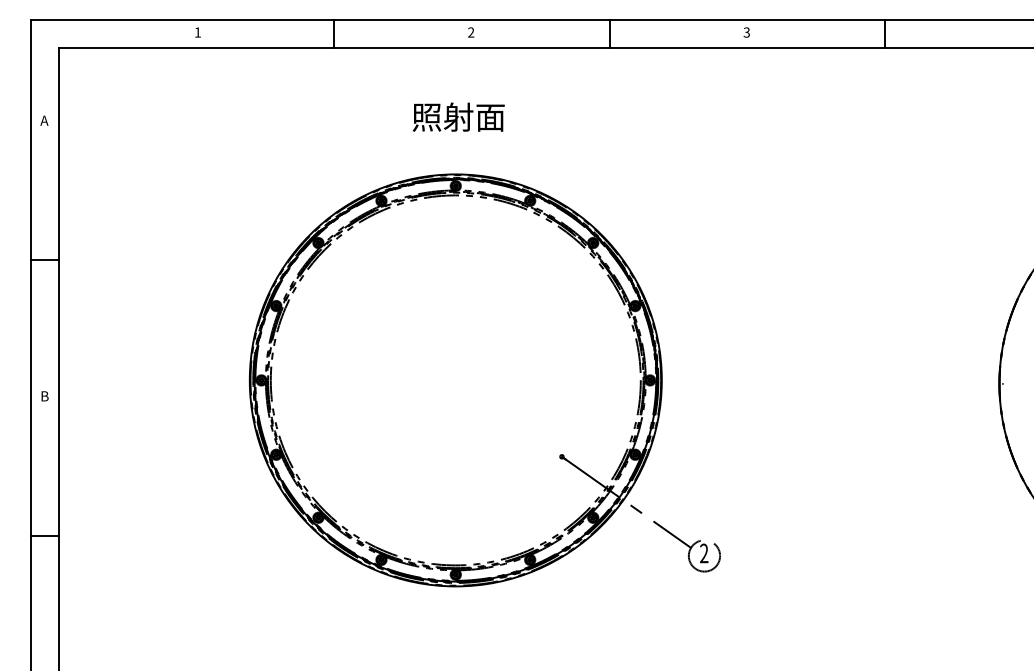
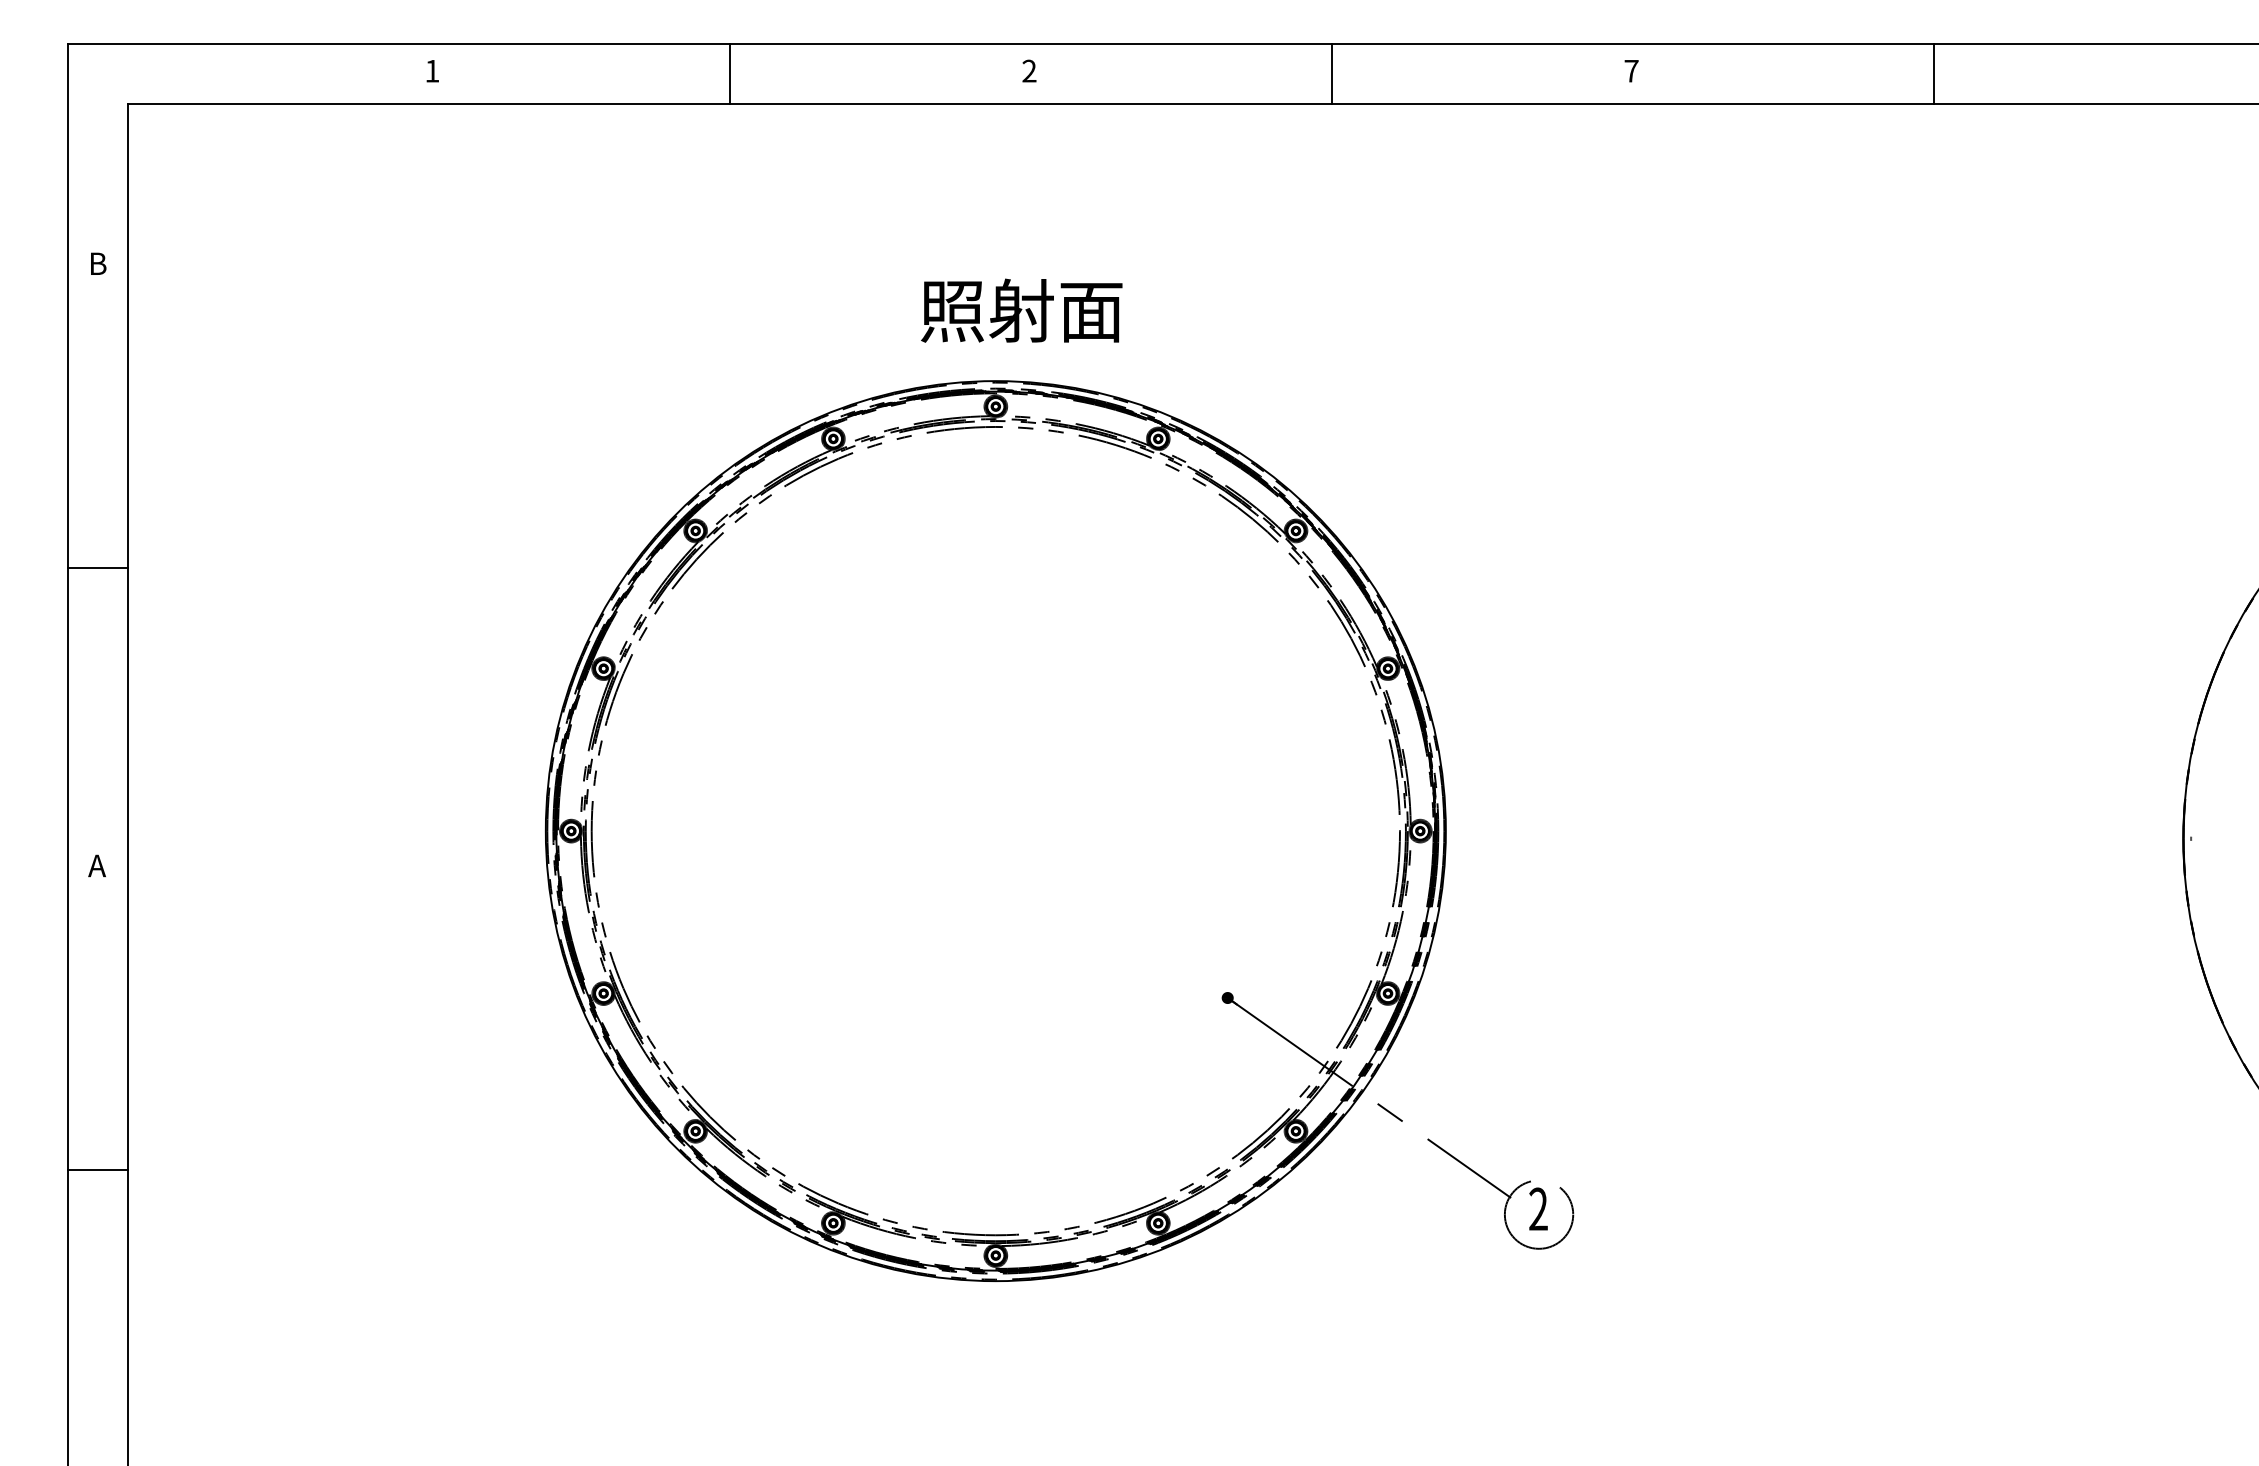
text: (746, 32) -> (1630, 71), 3 -> 7
text: (458, 116) -> (1021, 309), moved
text: (44, 120) -> (97, 263), A -> B
text: (44, 396) -> (97, 866), B -> A

